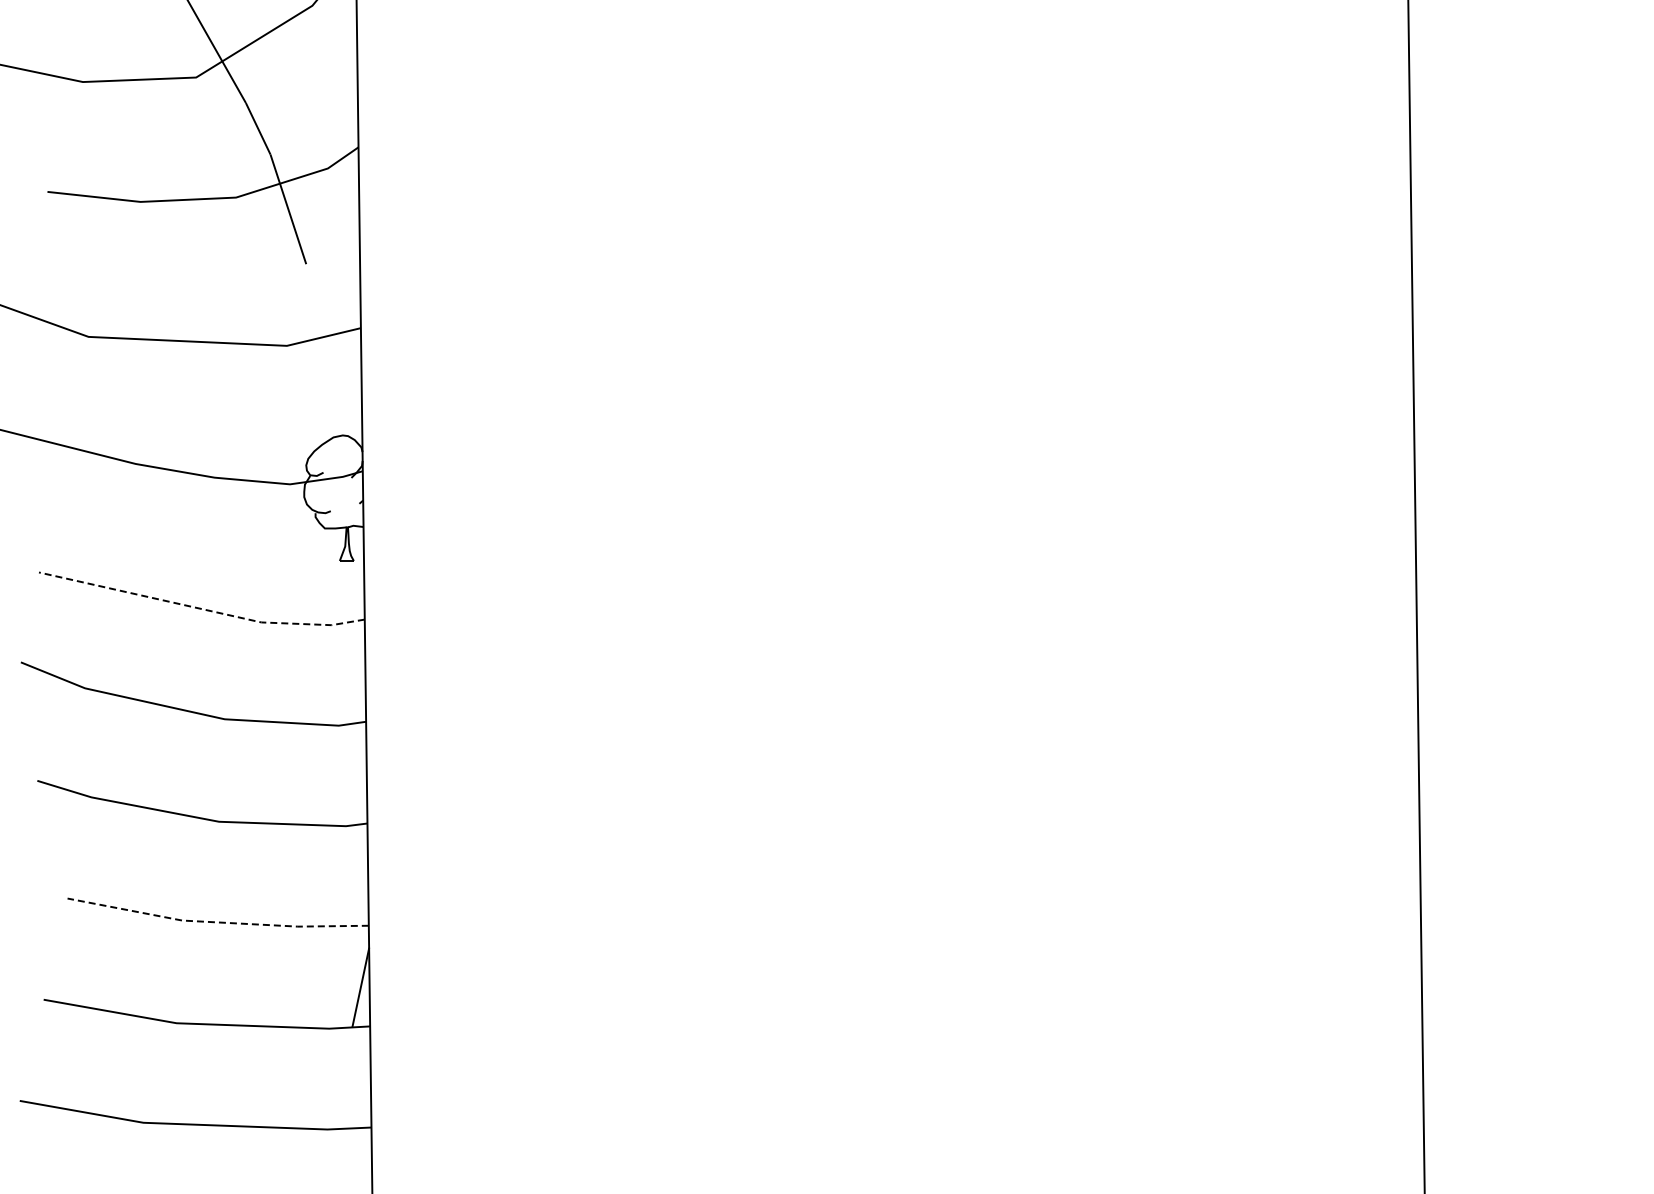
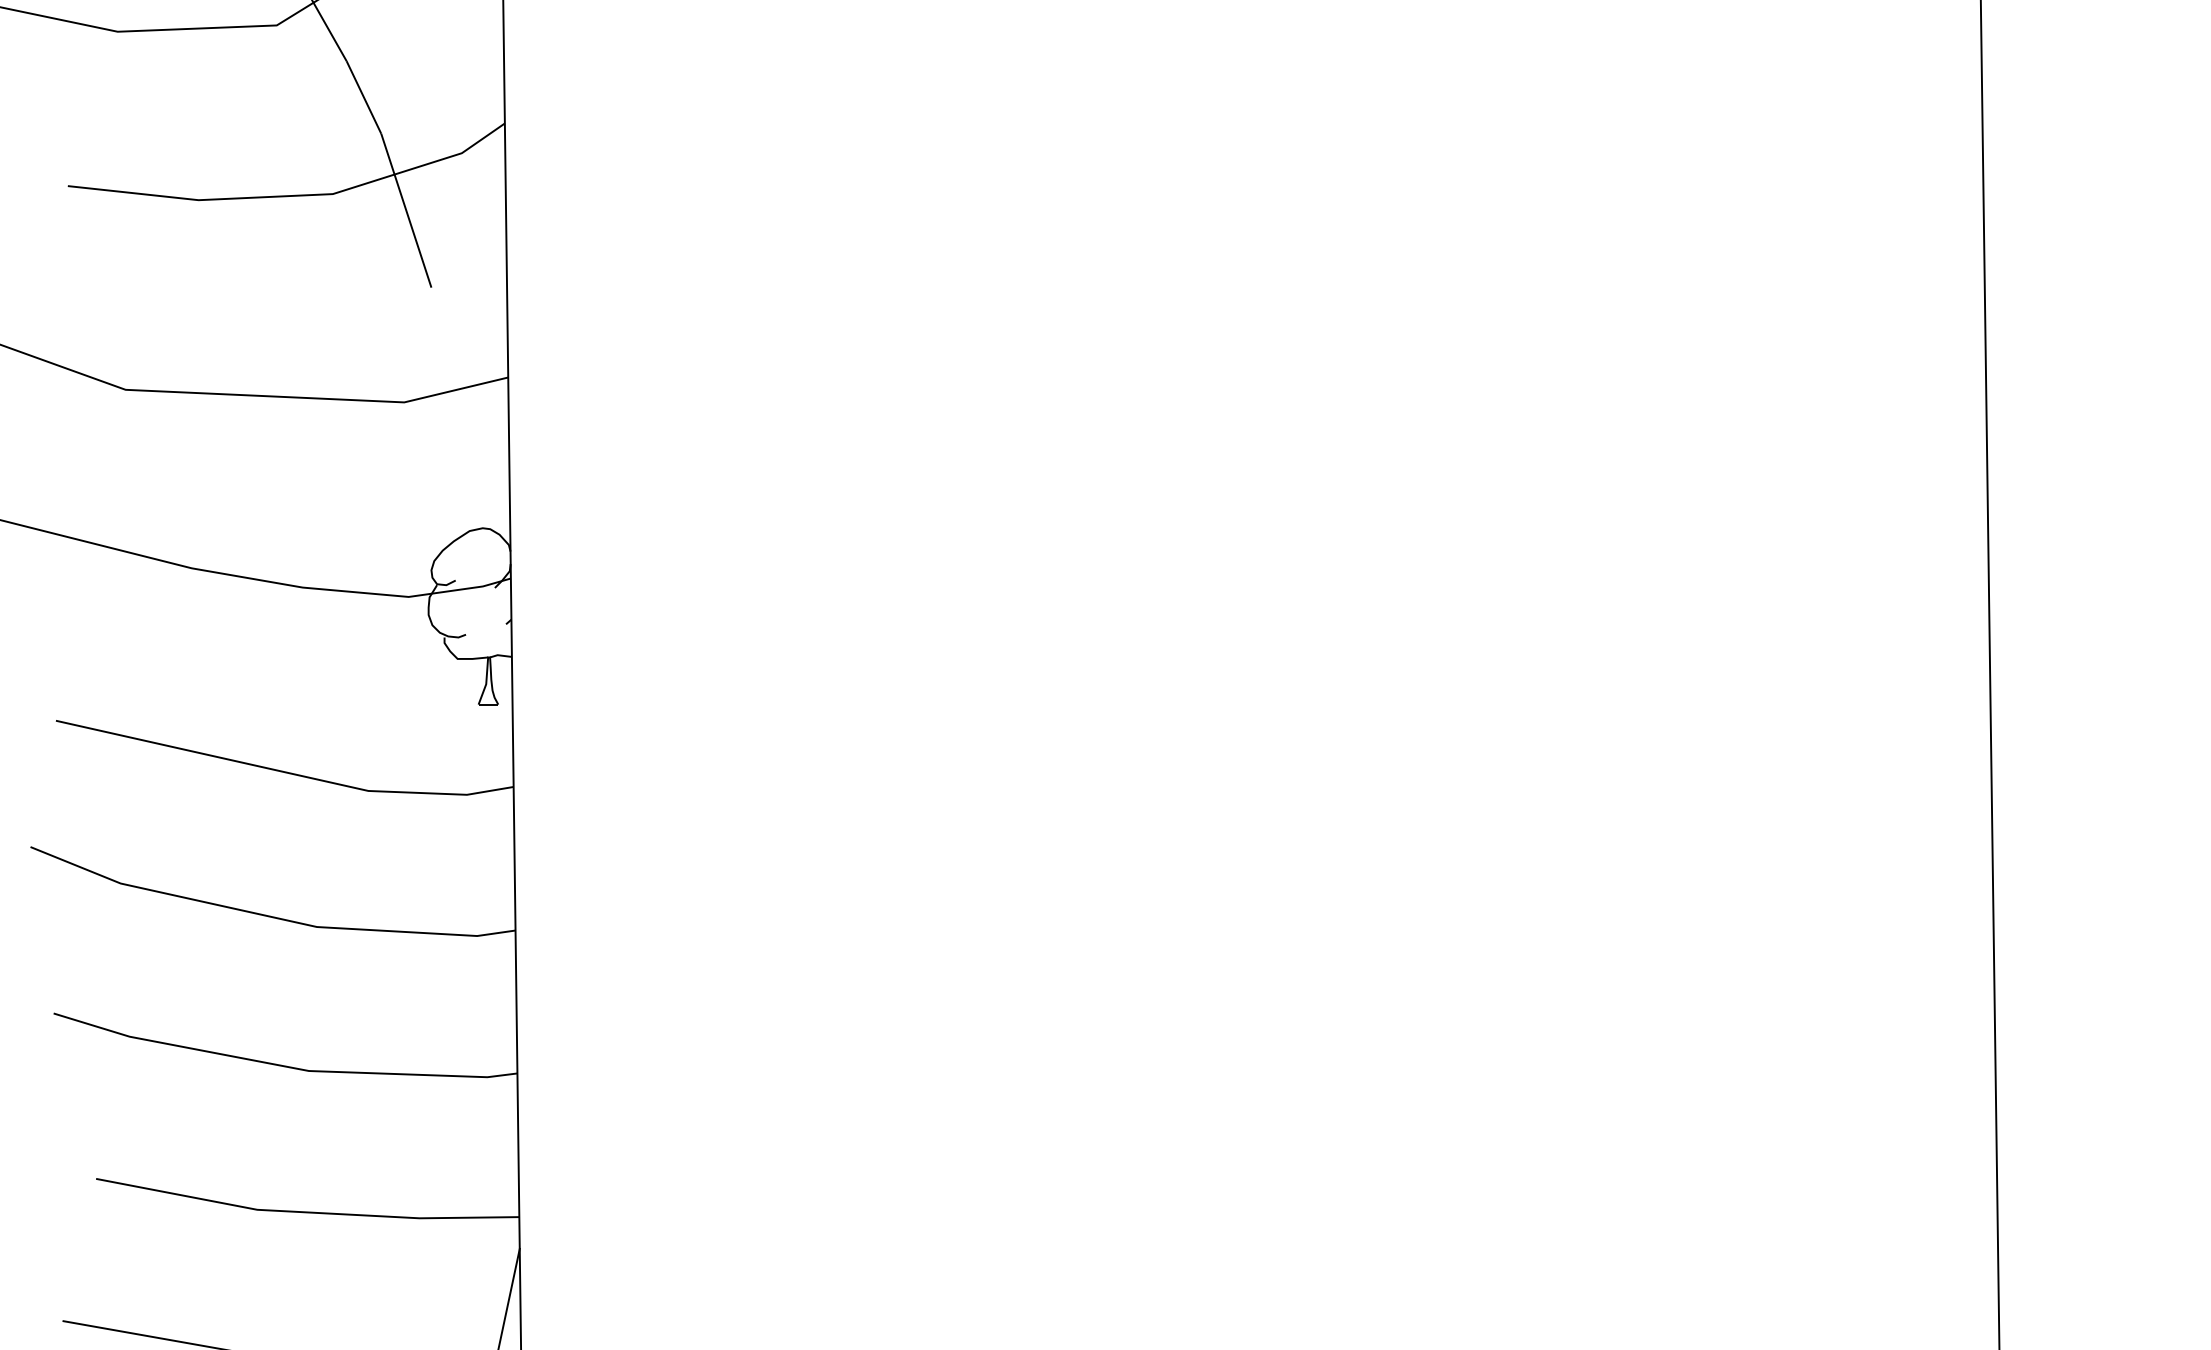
line: (201, 609) -> (284, 772), dashed -> solid
line: (217, 922) -> (306, 1212), dashed -> solid

